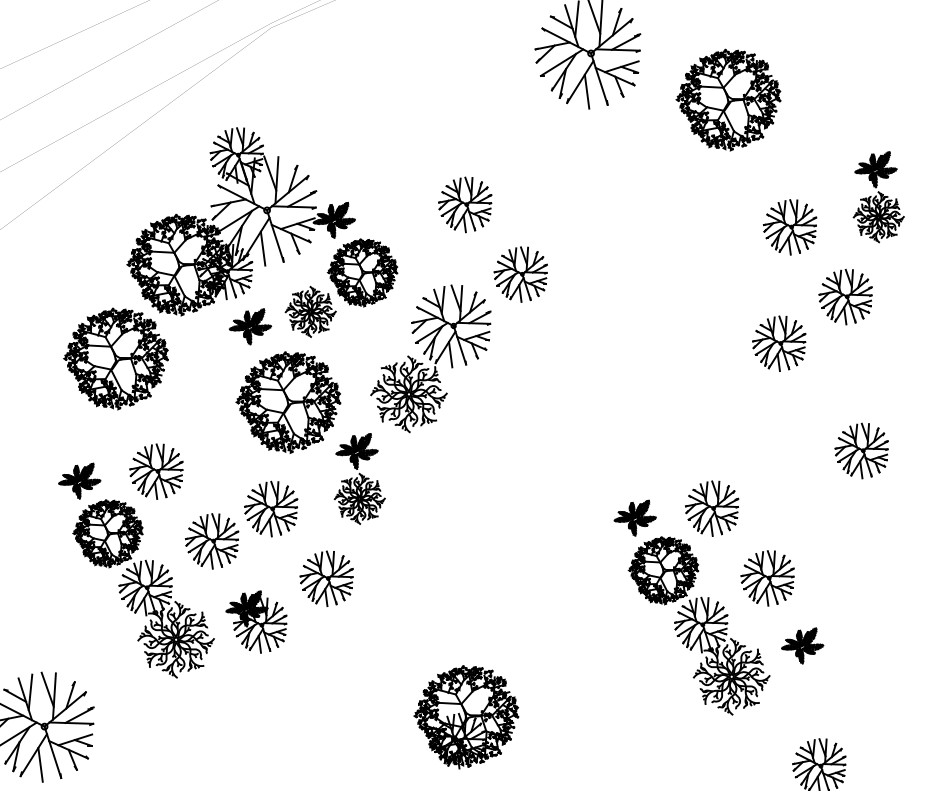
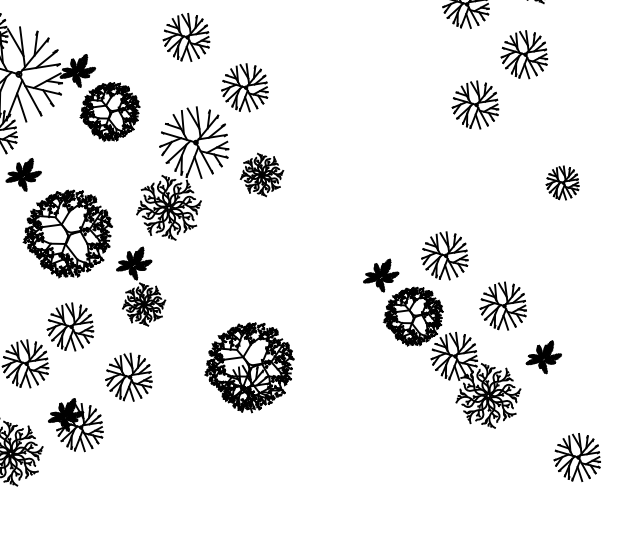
part: (310, 311) -> (261, 174), moved
part: (861, 450) -> (562, 182), size x0.7
part: (466, 717) -> (249, 367), moved

